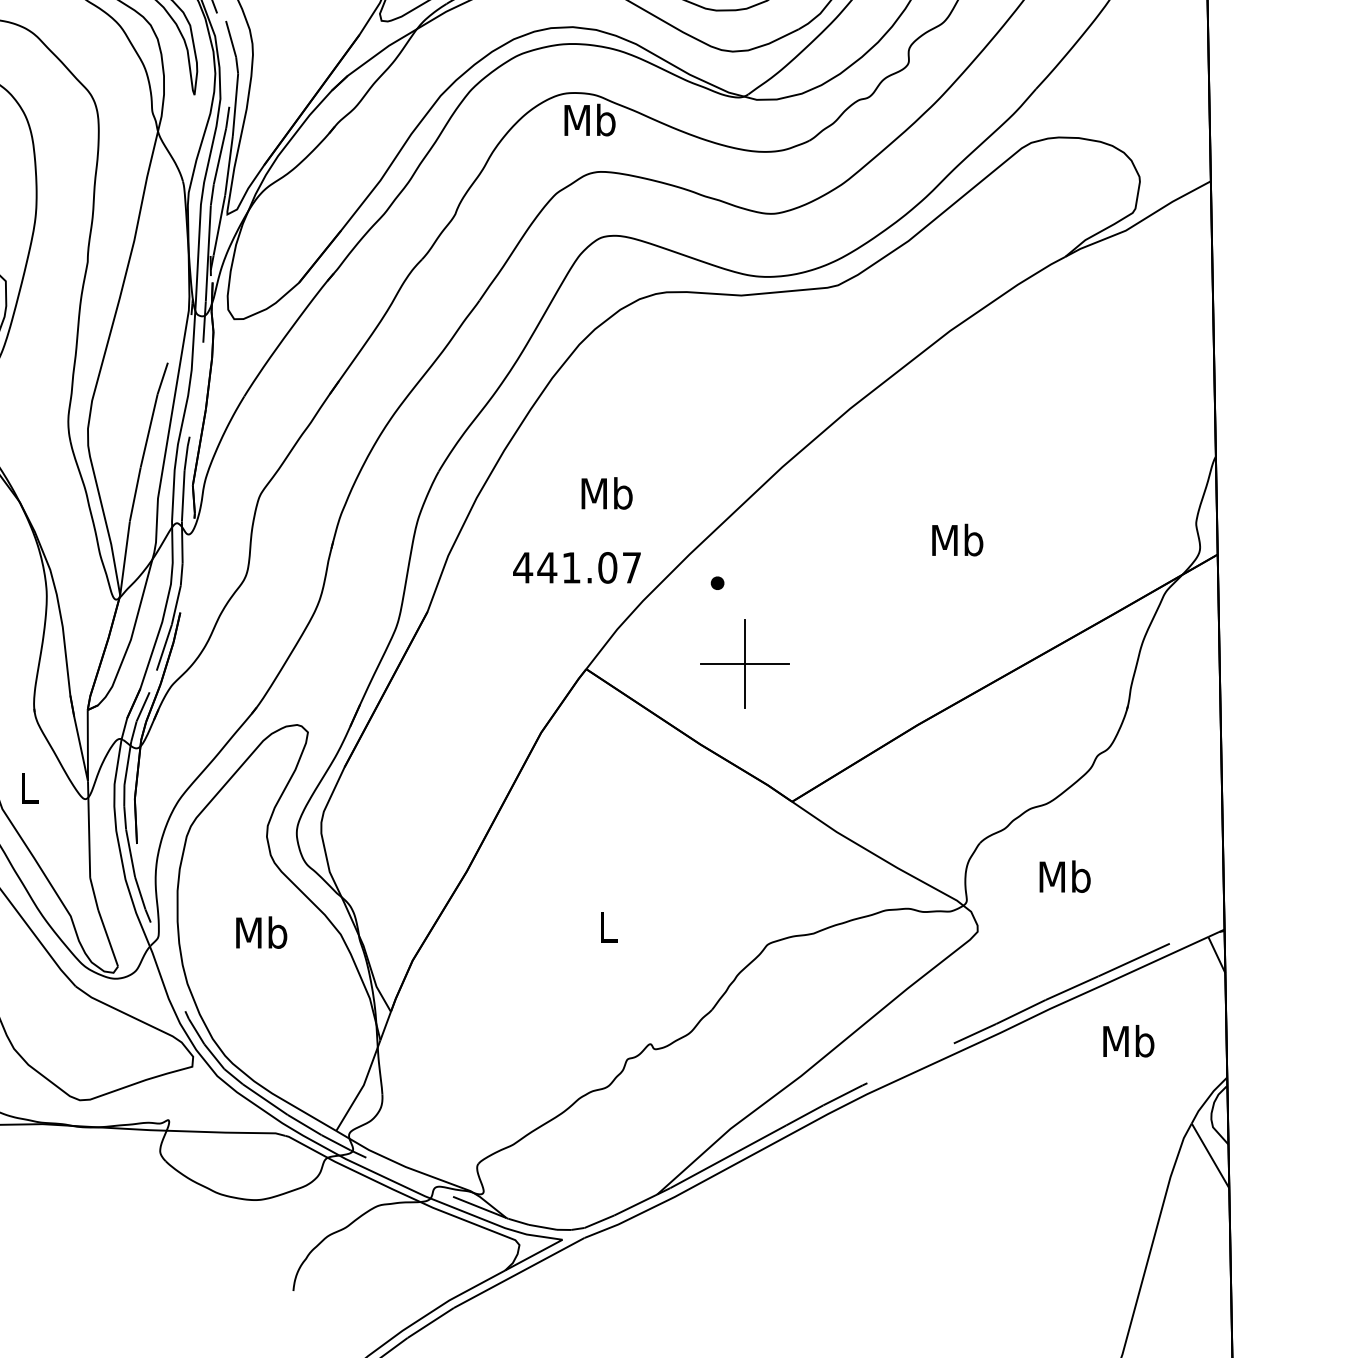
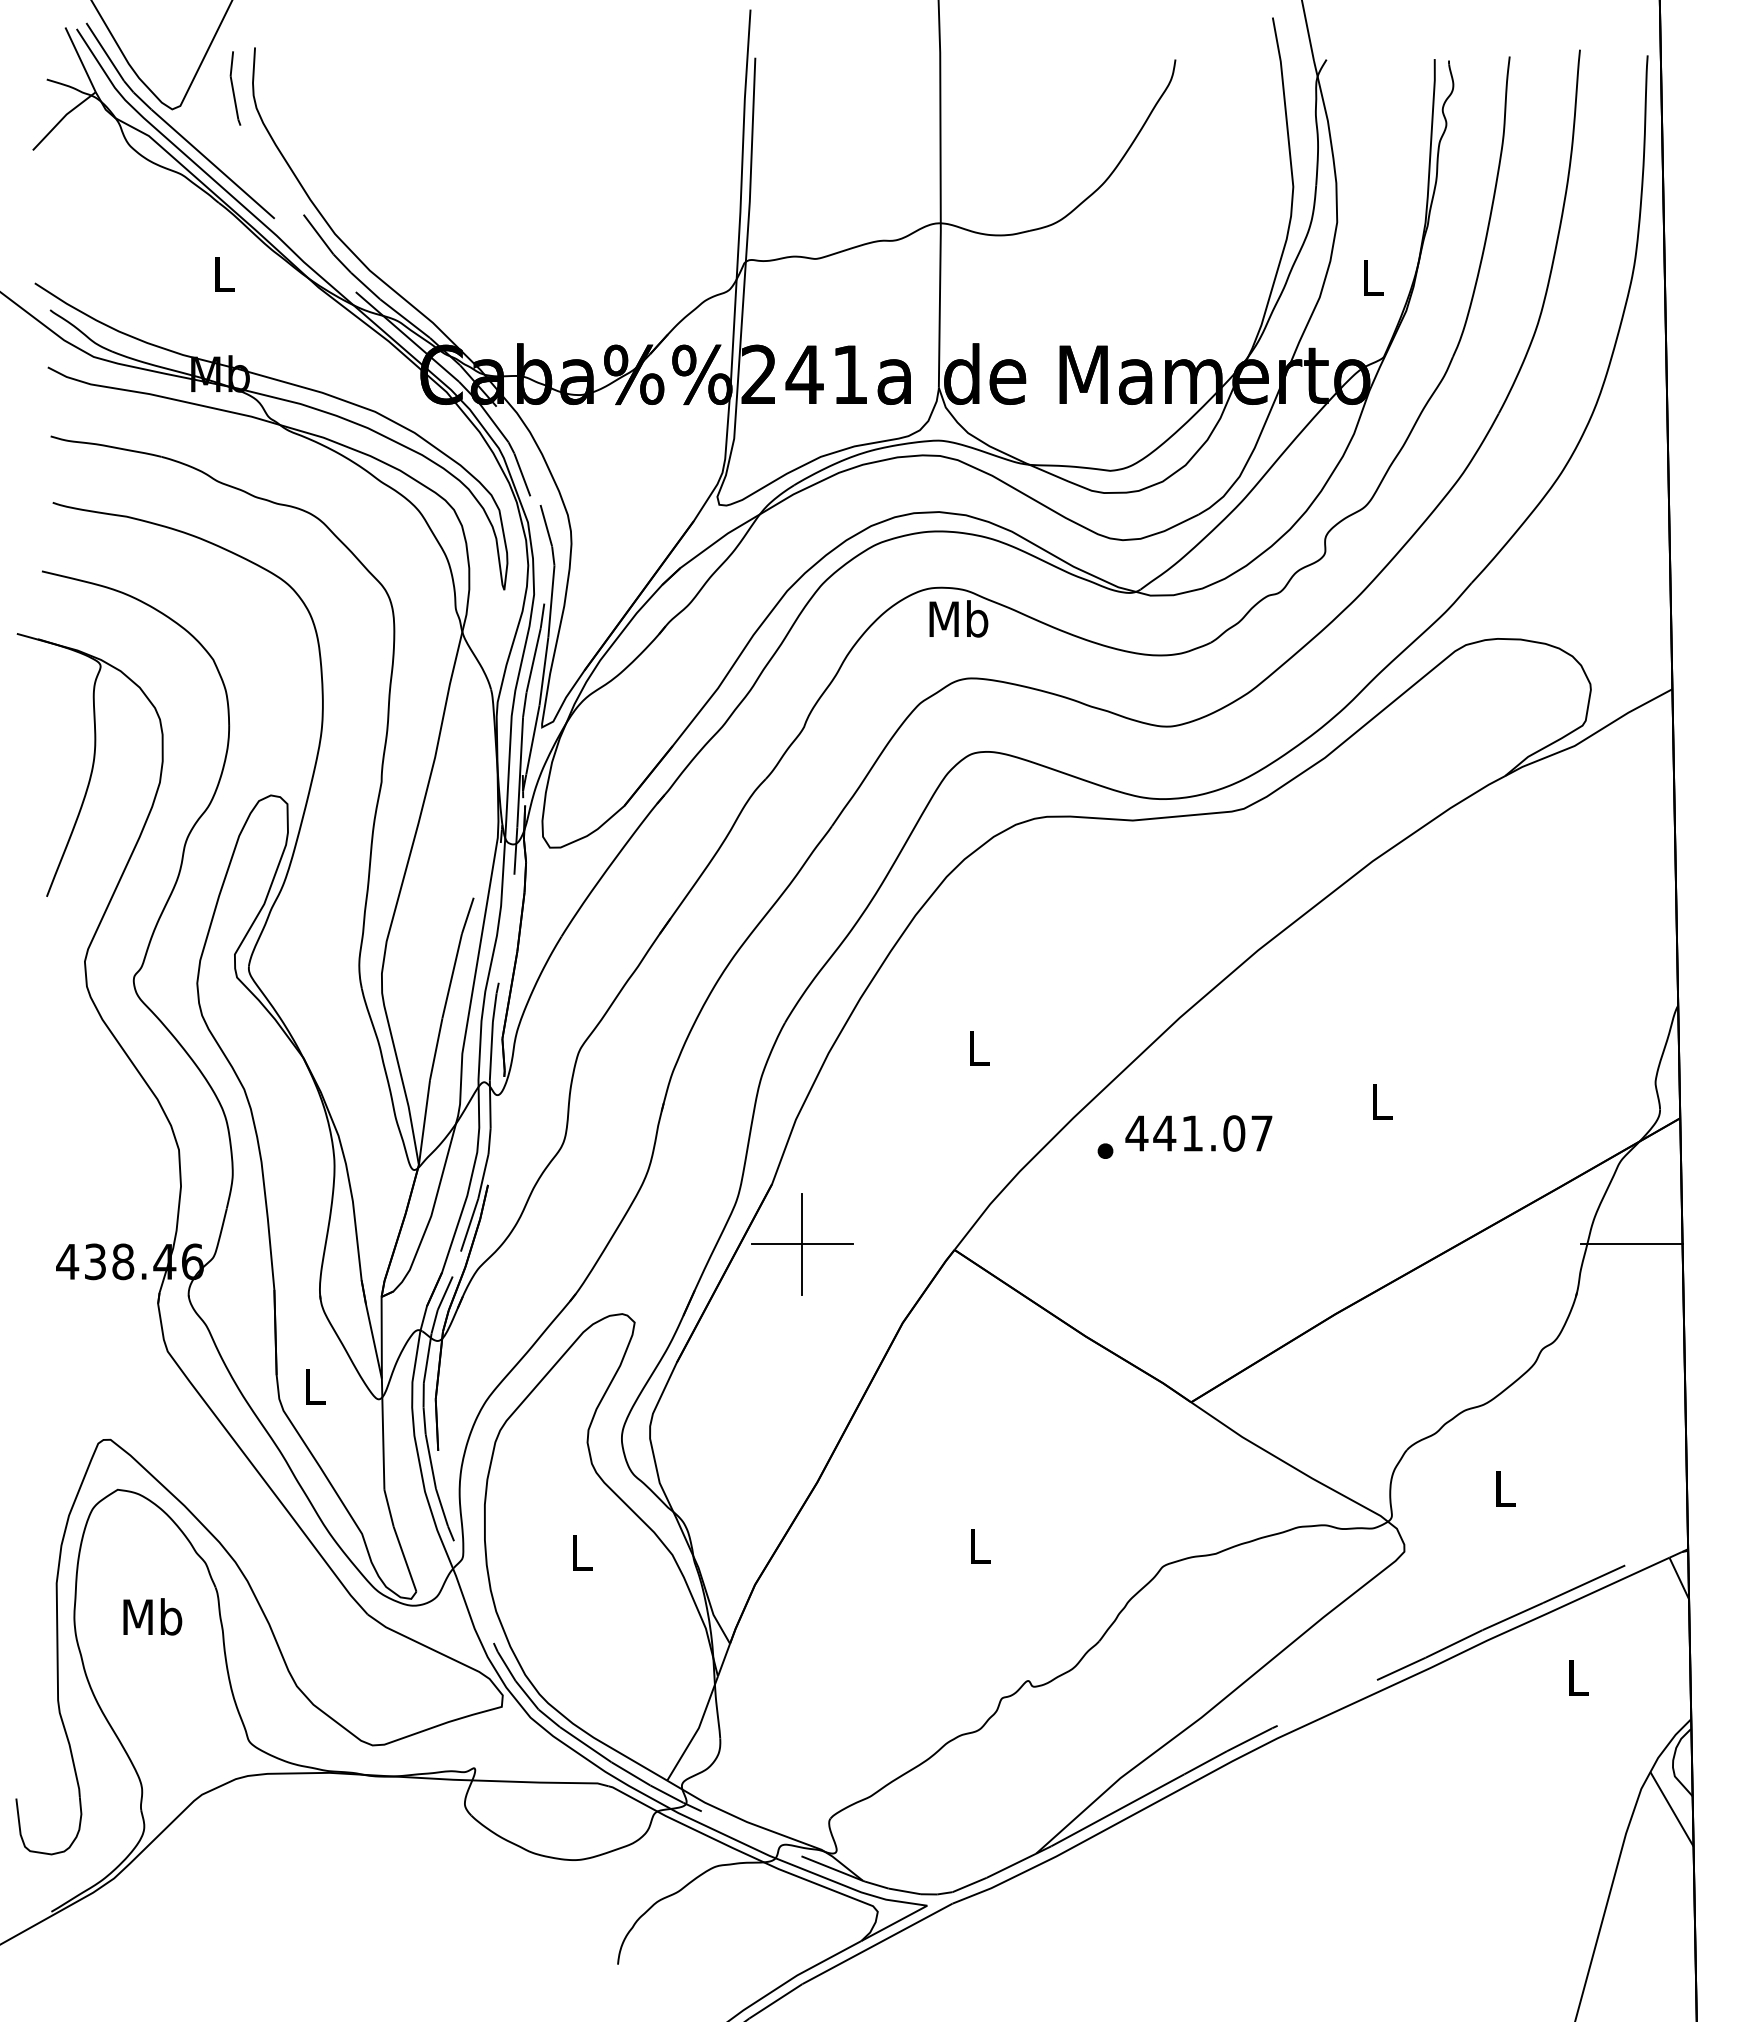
text: (607, 493) -> (978, 1047), Mb -> L
text: (957, 540) -> (1381, 1101), Mb -> L
text: (576, 567) -> (1198, 1133), moved
part: (745, 664) -> (802, 1244), moved
line: (1175, 664) -> (1631, 1244), added
text: (1064, 876) -> (1504, 1488), Mb -> L
text: (261, 932) -> (581, 1552), Mb -> L
text: (1128, 1041) -> (1577, 1677), Mb -> L

